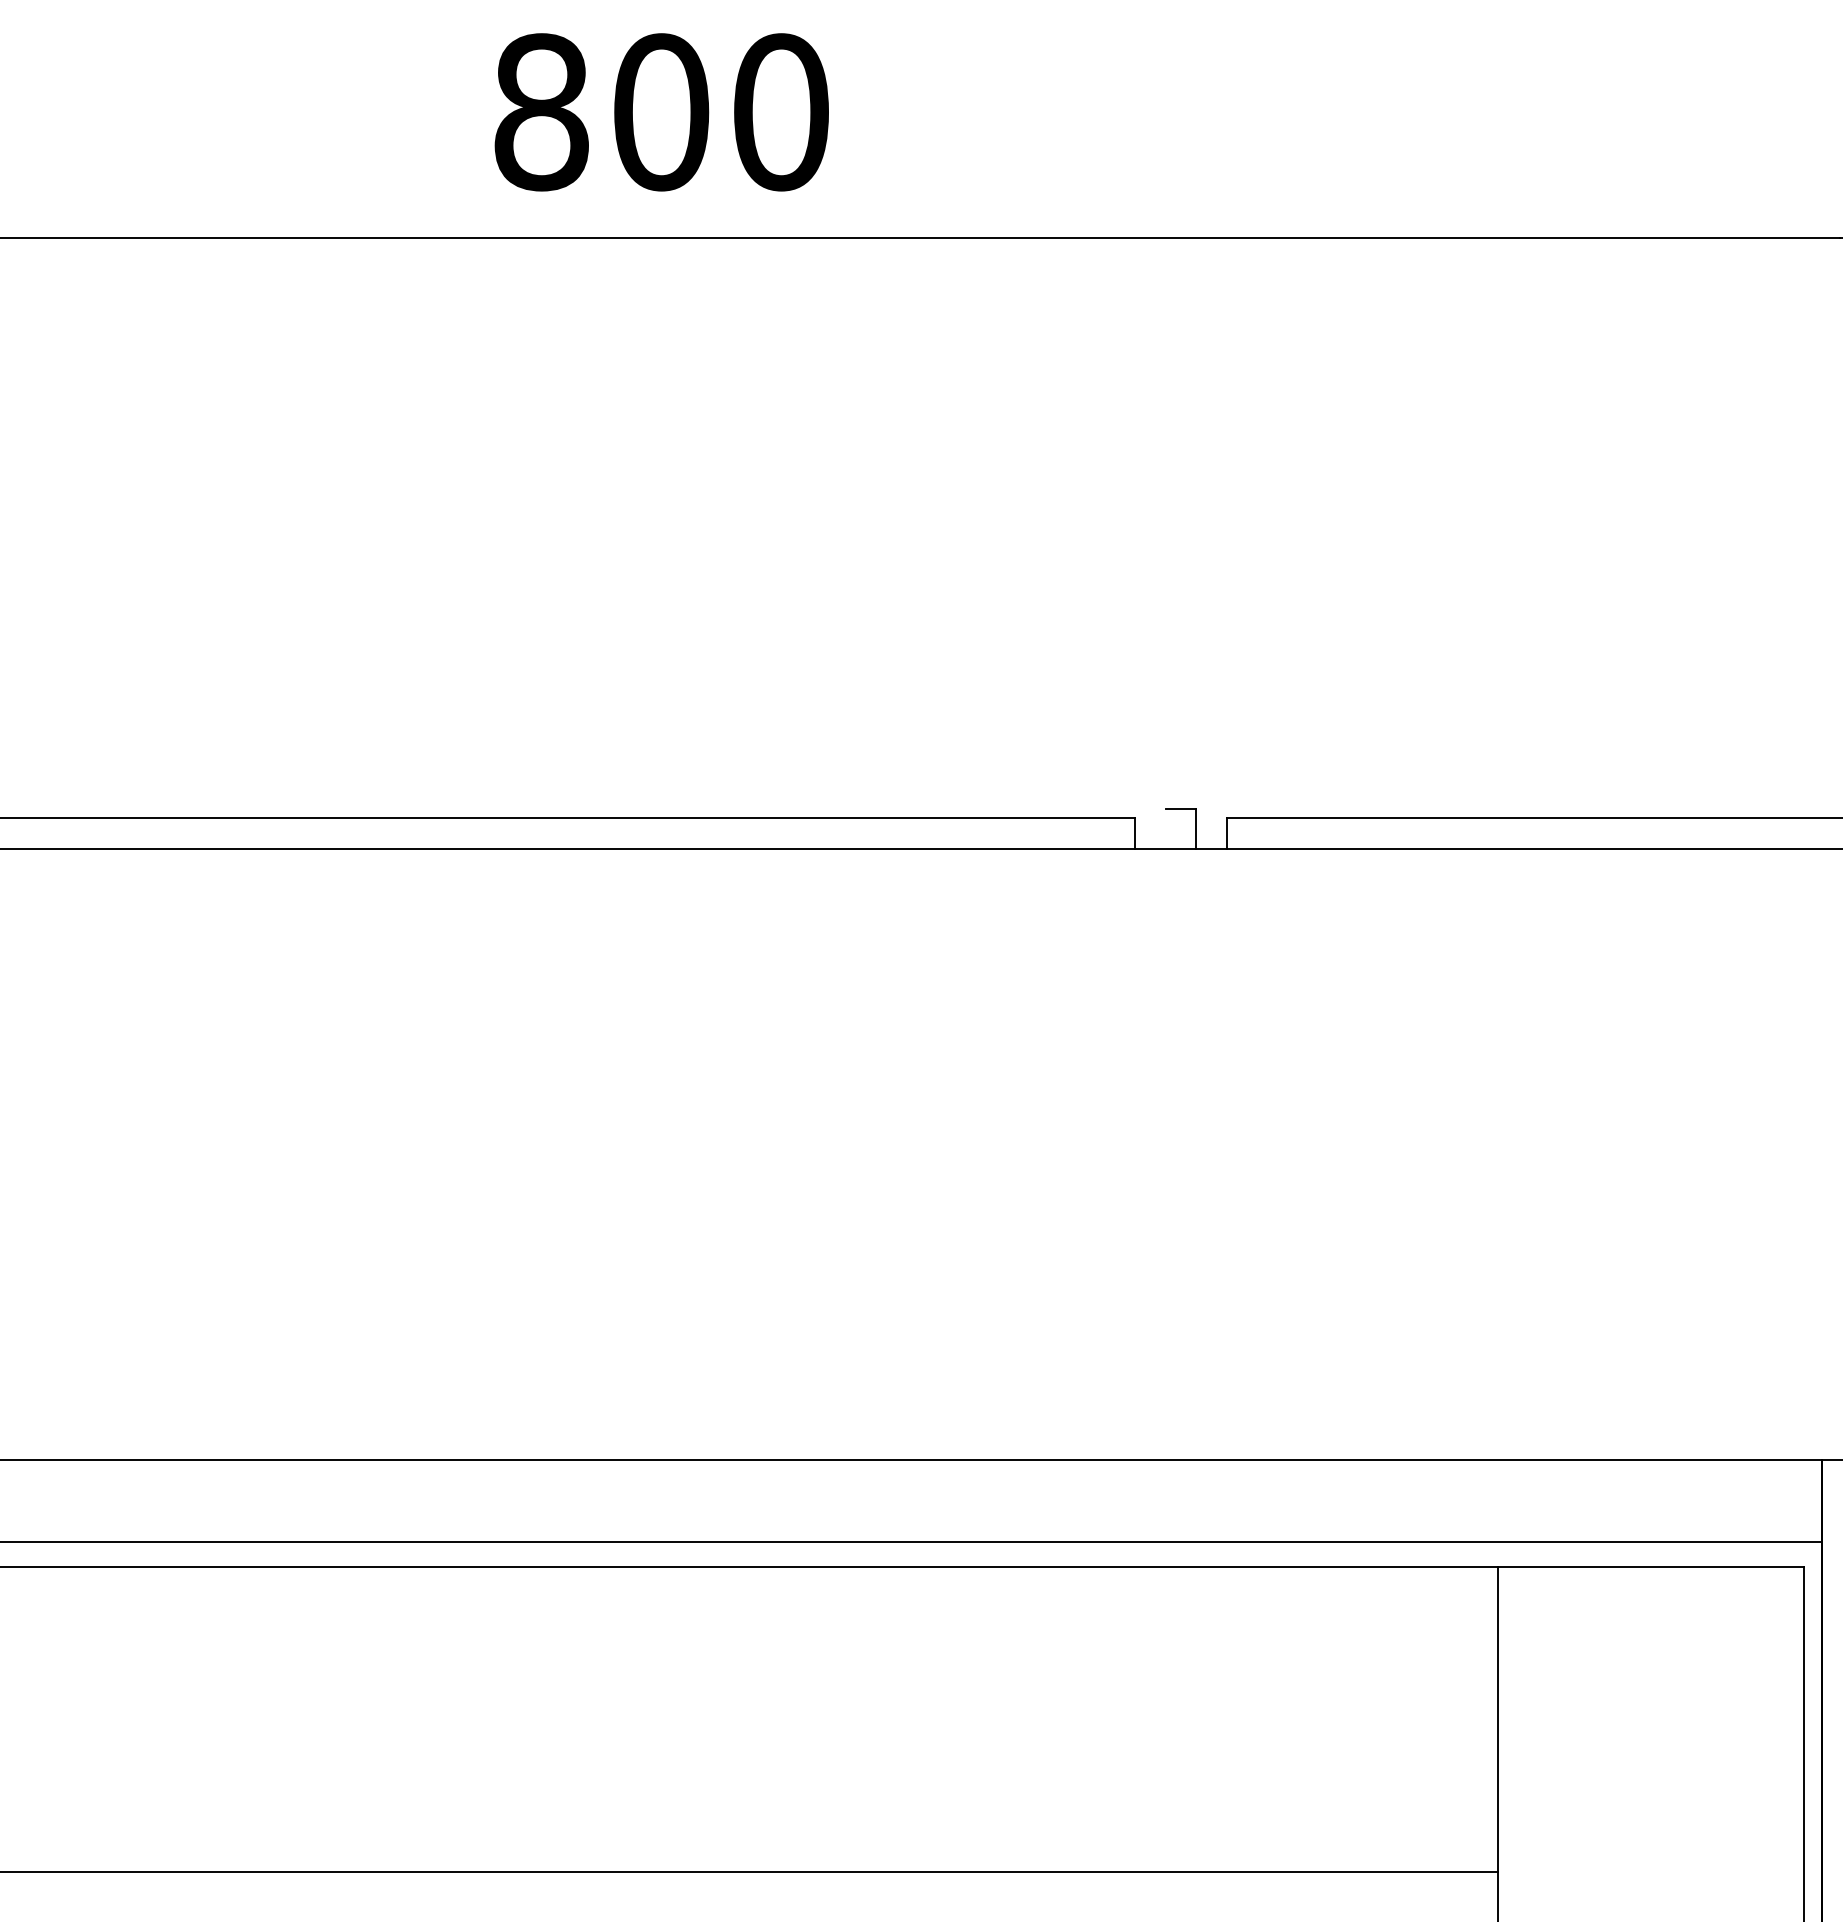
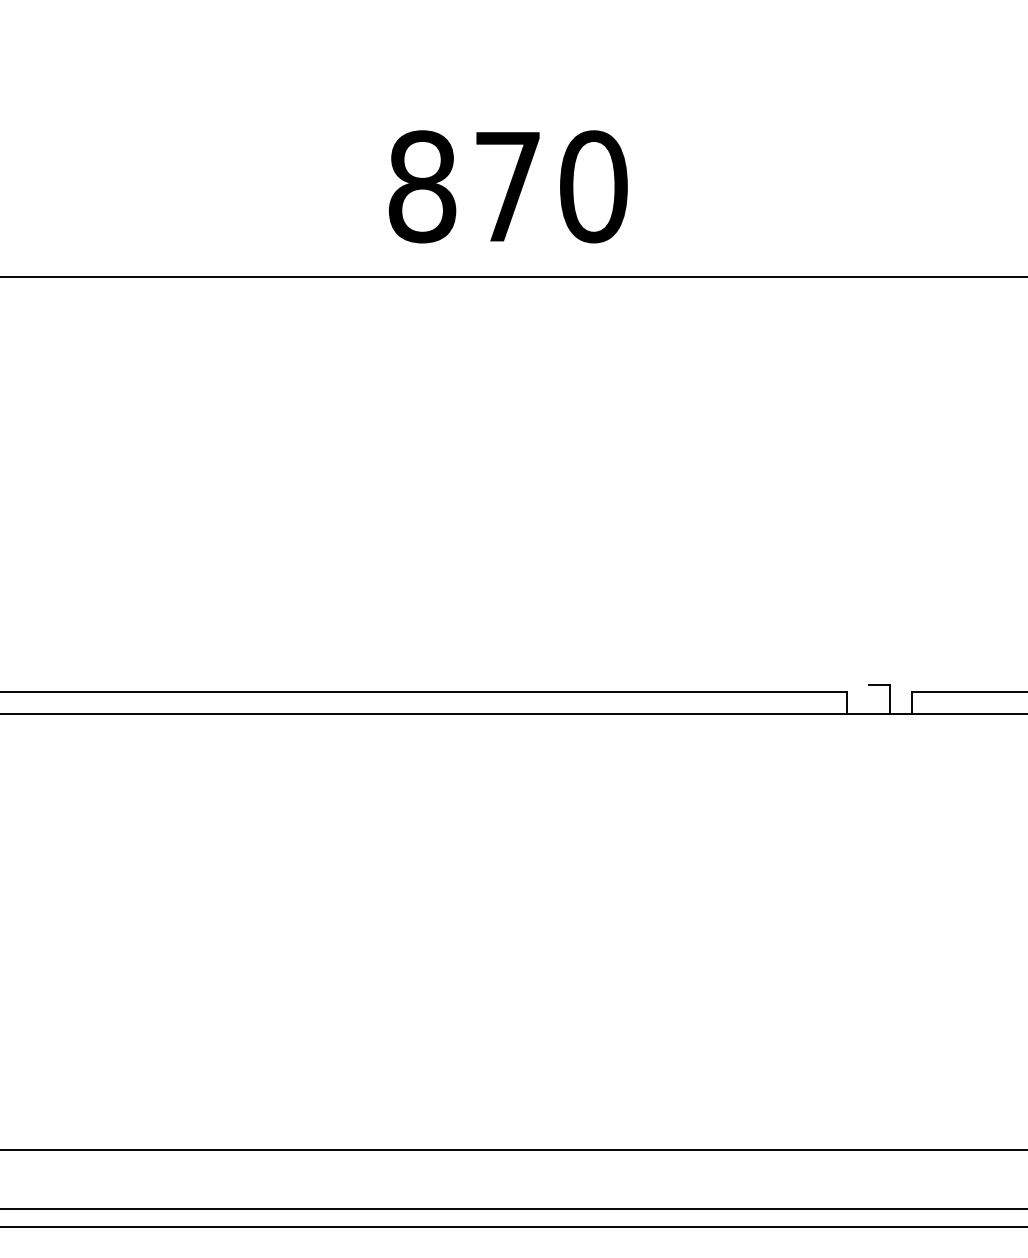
text: (661, 112) -> (508, 186), 800 -> 870

